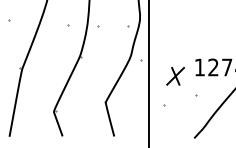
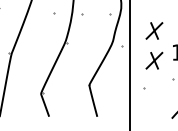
part: (175, 44) -> (154, 31), added

